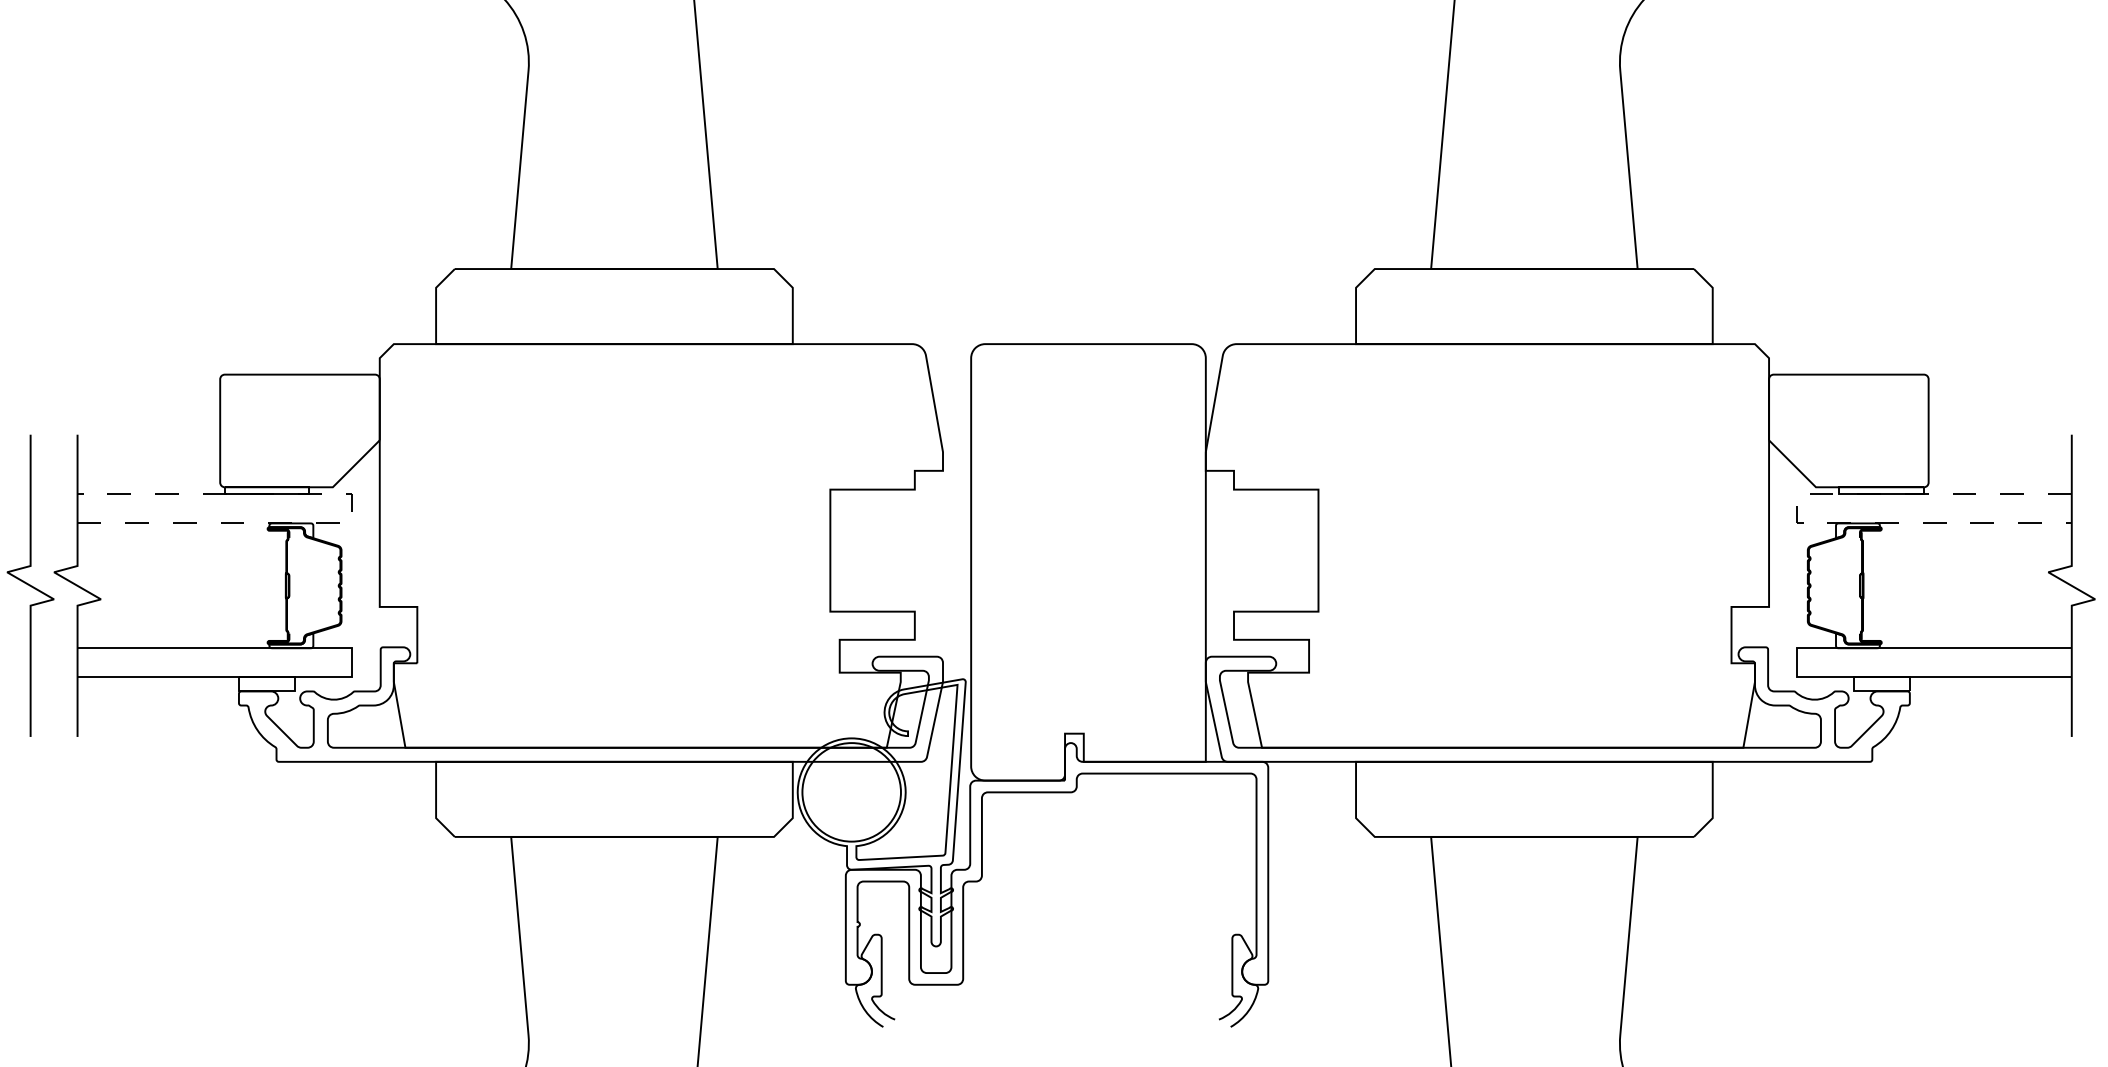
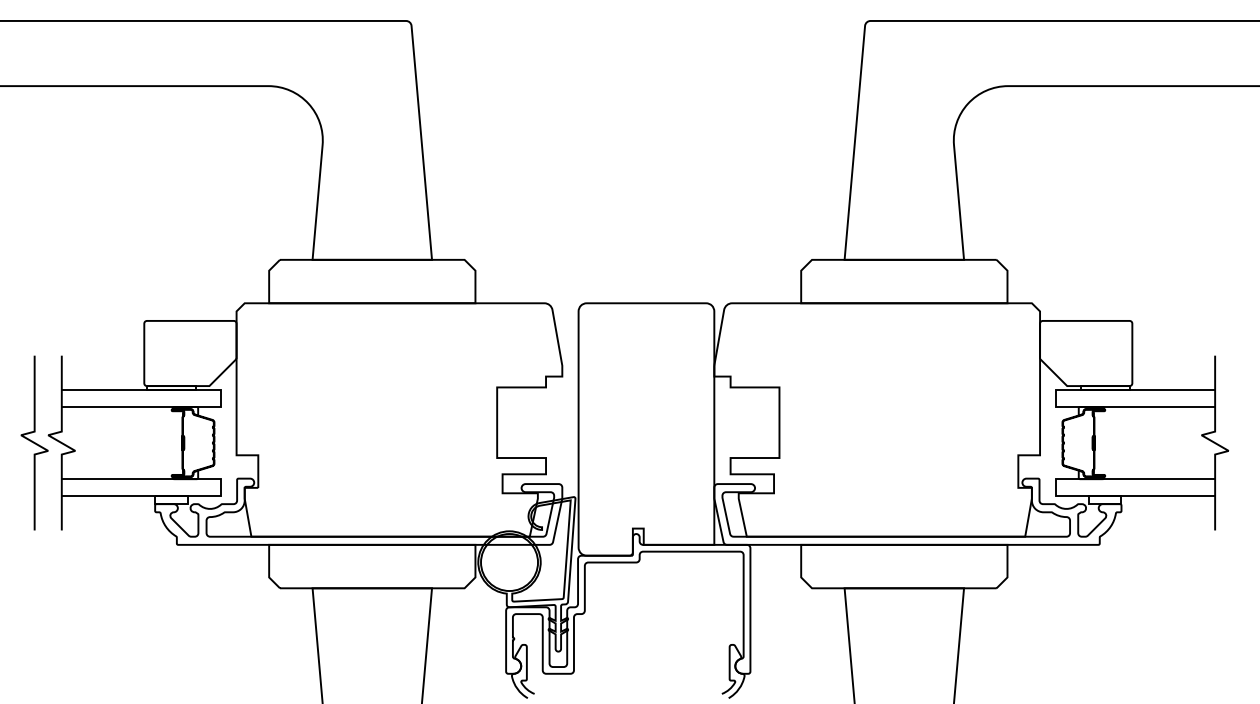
line: (351, 508) -> (220, 398), dashed -> solid
line: (1797, 510) -> (1056, 399), dashed -> solid

